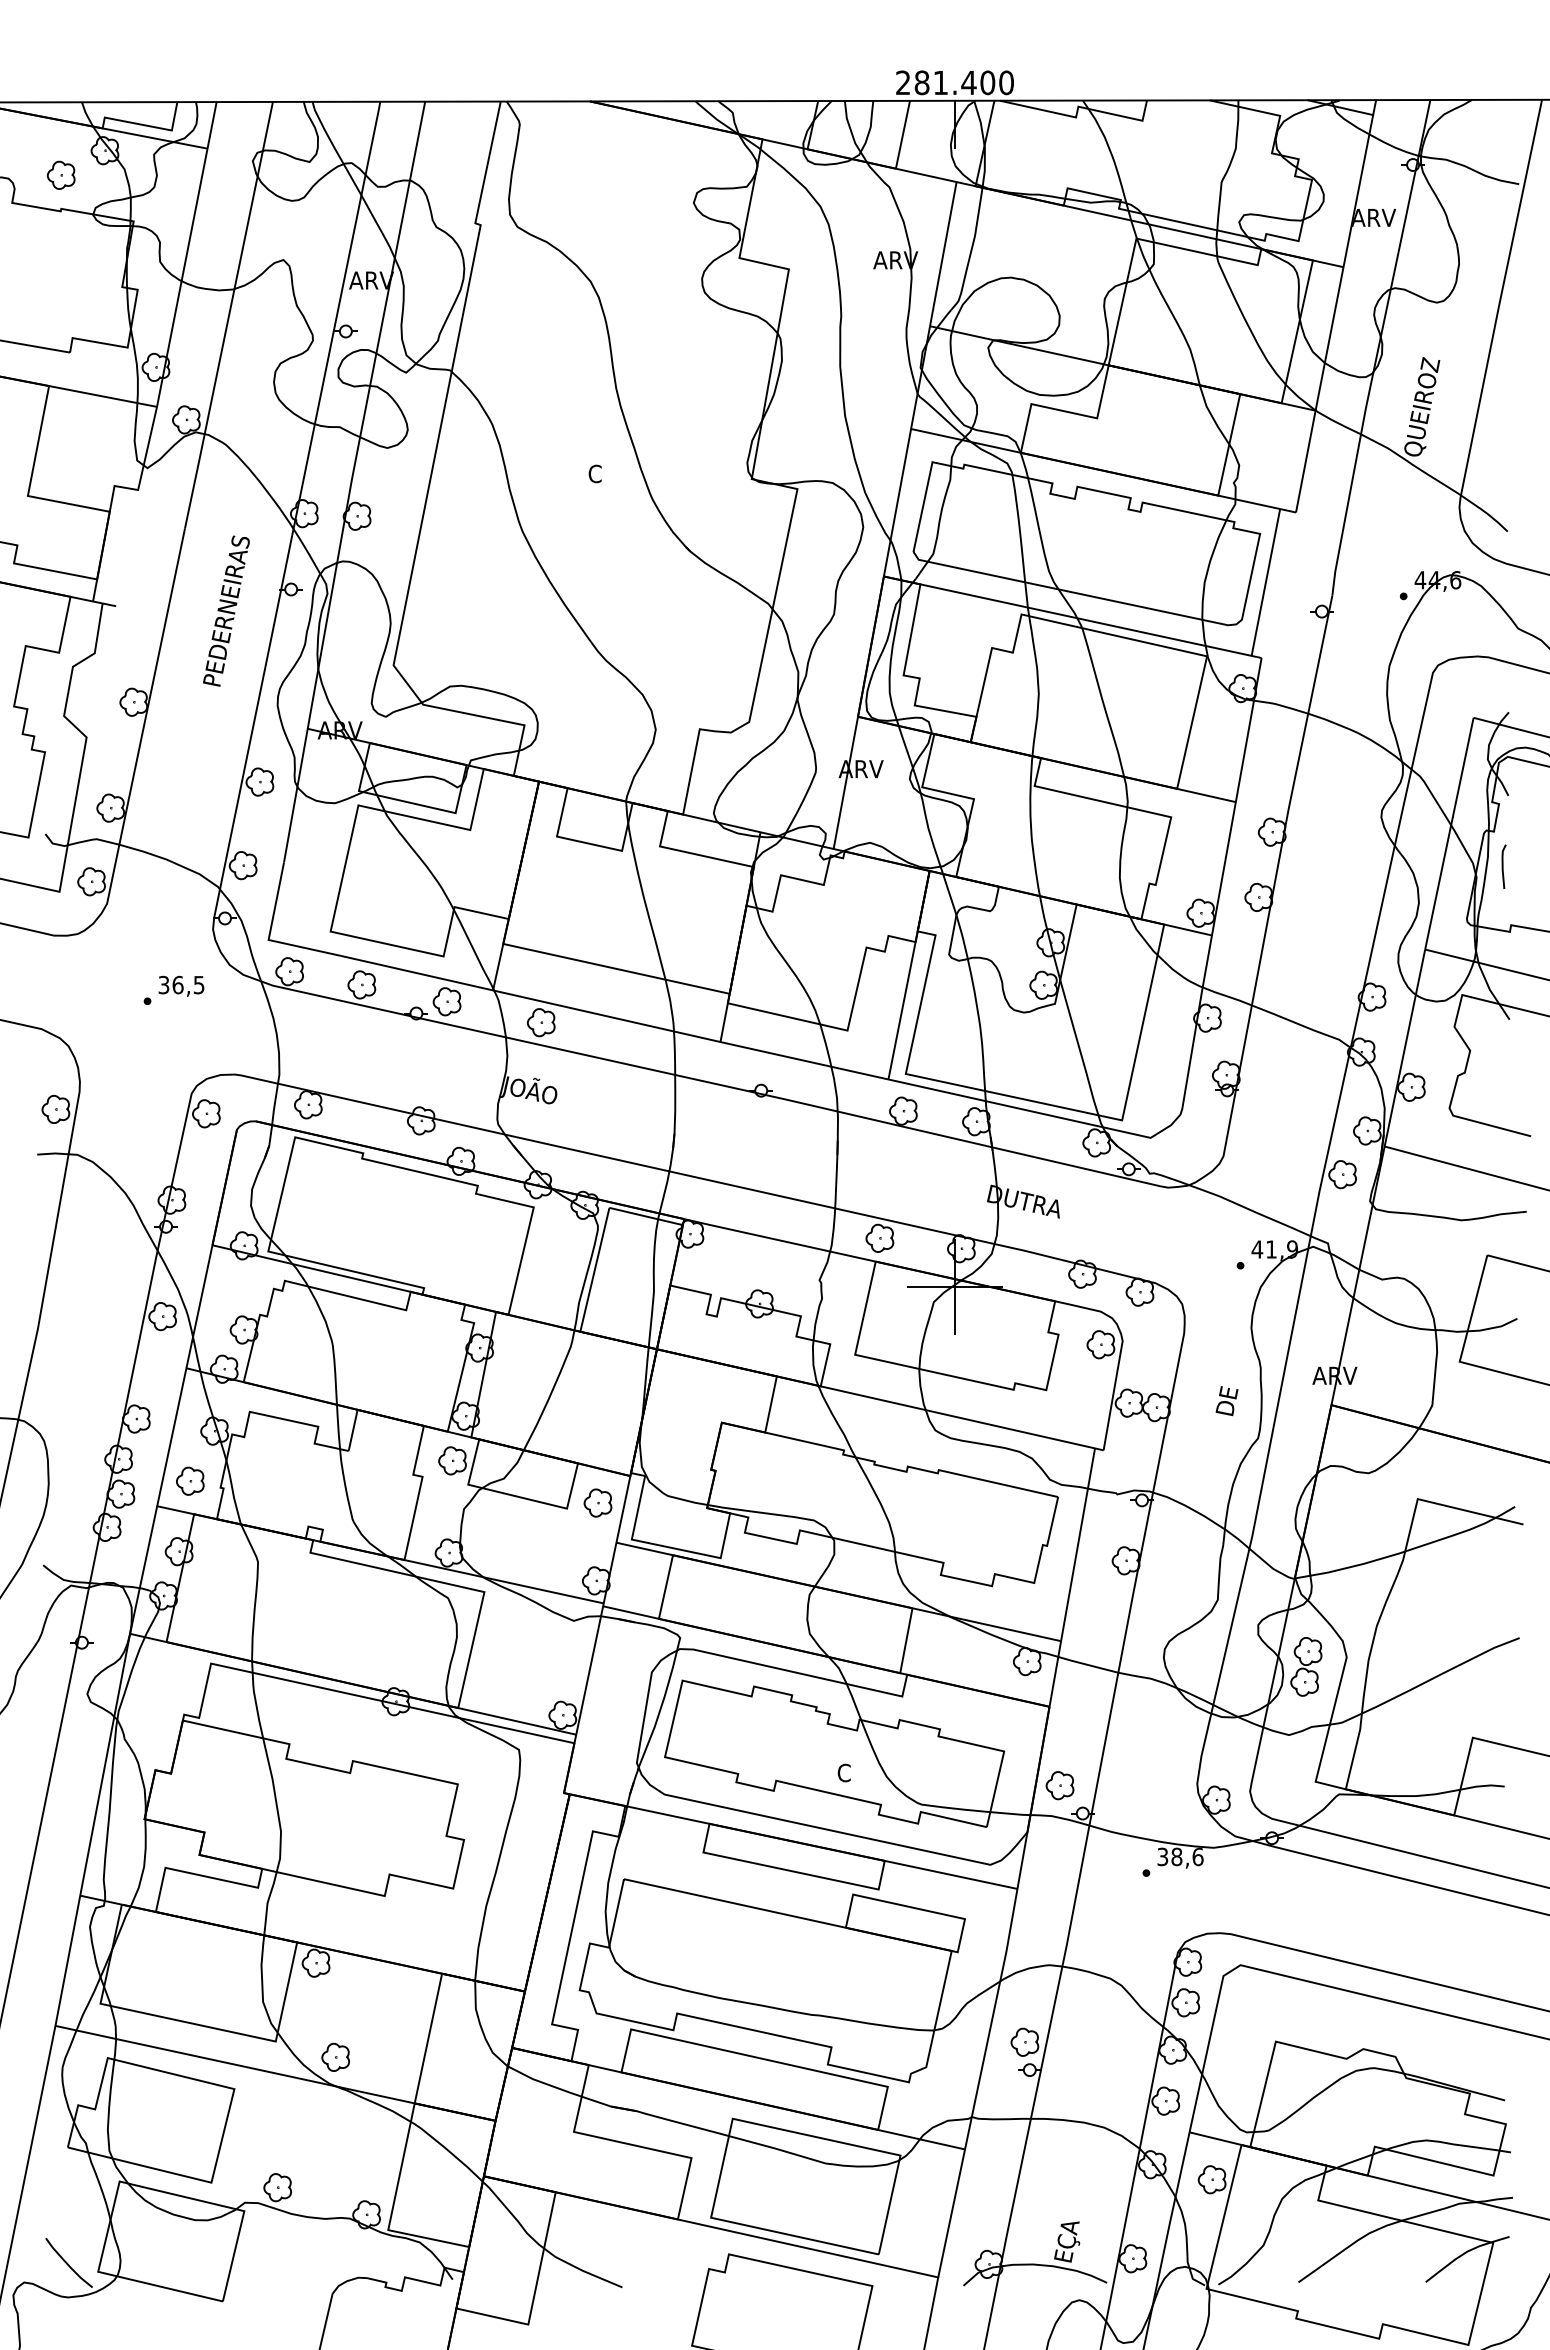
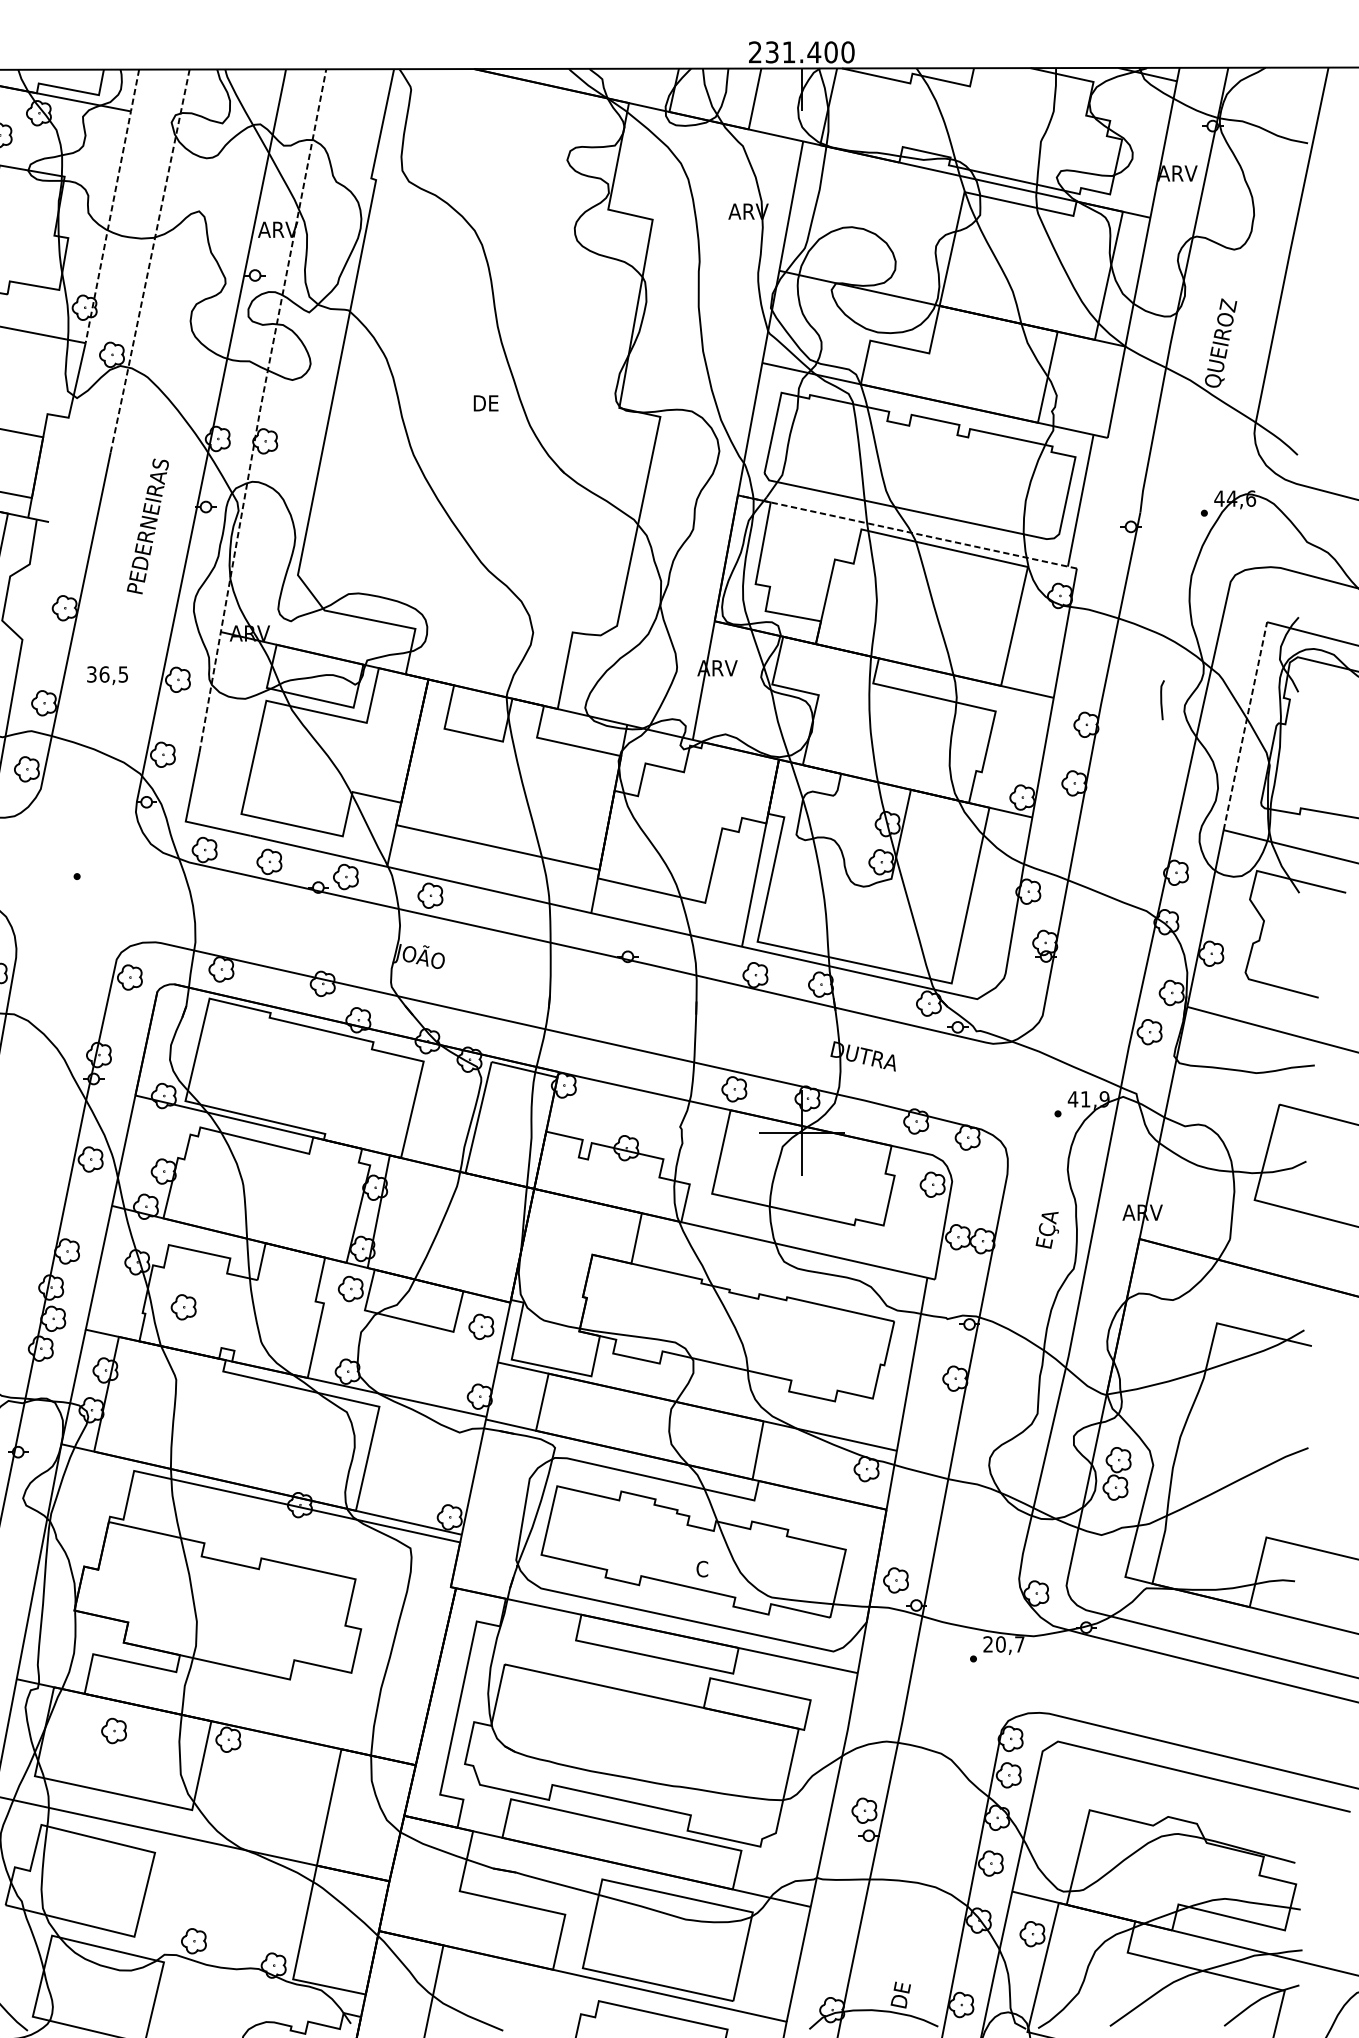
text: (921, 82) -> (771, 52), 281.400 -> 231.400
line: (186, 254) -> (112, 206), solid -> dashed
line: (228, 316) -> (149, 262), solid -> dashed
text: (602, 473) -> (485, 402), C -> DE
line: (351, 481) -> (260, 410), solid -> dashed
line: (1072, 617) -> (907, 532), solid -> dashed
line: (1449, 833) -> (1245, 726), solid -> dashed
line: (1503, 866) -> (1162, 699), moved
text: (181, 985) -> (107, 674), moved
text: (1228, 1393) -> (1047, 1228), DE -> EÇA
part: (190, 1480) -> (183, 1306), moved
text: (1180, 1857) -> (1004, 1644), 38,6 -> 20,7
part: (335, 2056) -> (113, 1730), moved
text: (1067, 2239) -> (902, 1987), EÇA -> DE

